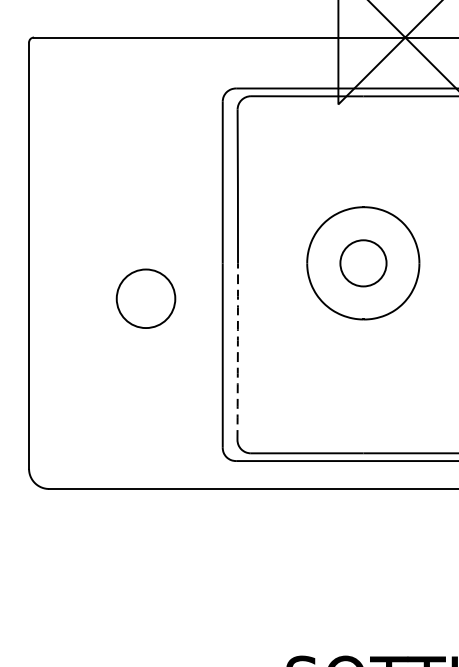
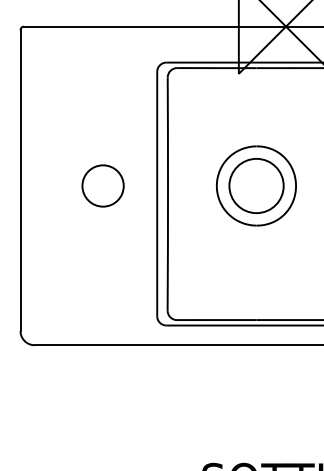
circle: (363, 262) -> (256, 185), size x1.67
circle: (145, 298) -> (102, 185), moved
arc: (237, 351) -> (167, 248), dashed -> solid

